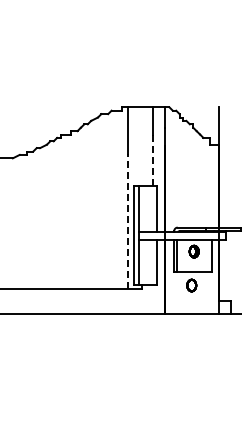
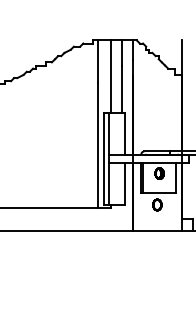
line: (141, 146) -> (110, 76), added
line: (153, 160) -> (122, 89), dashed -> solid
line: (127, 221) -> (98, 145), dashed -> solid

